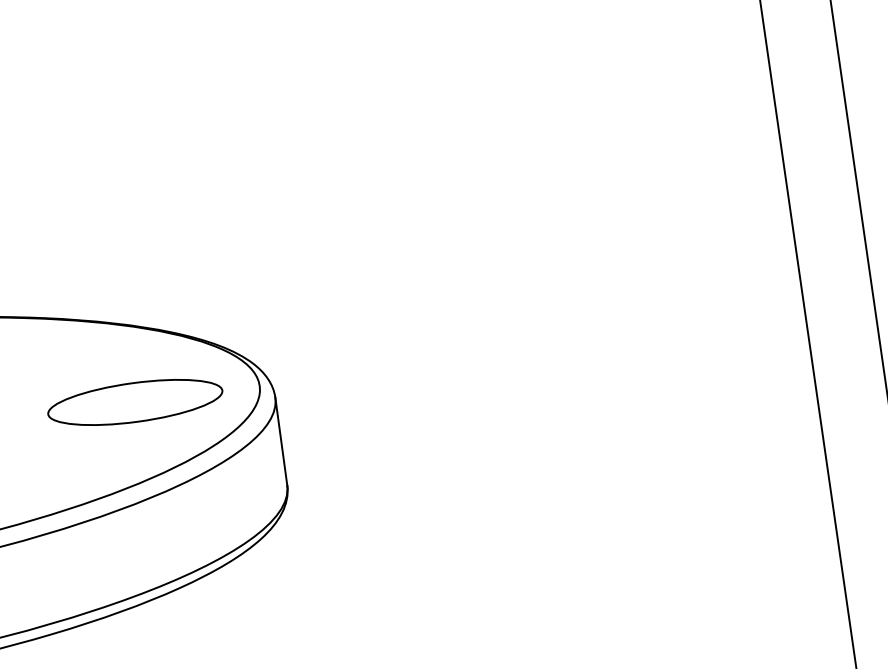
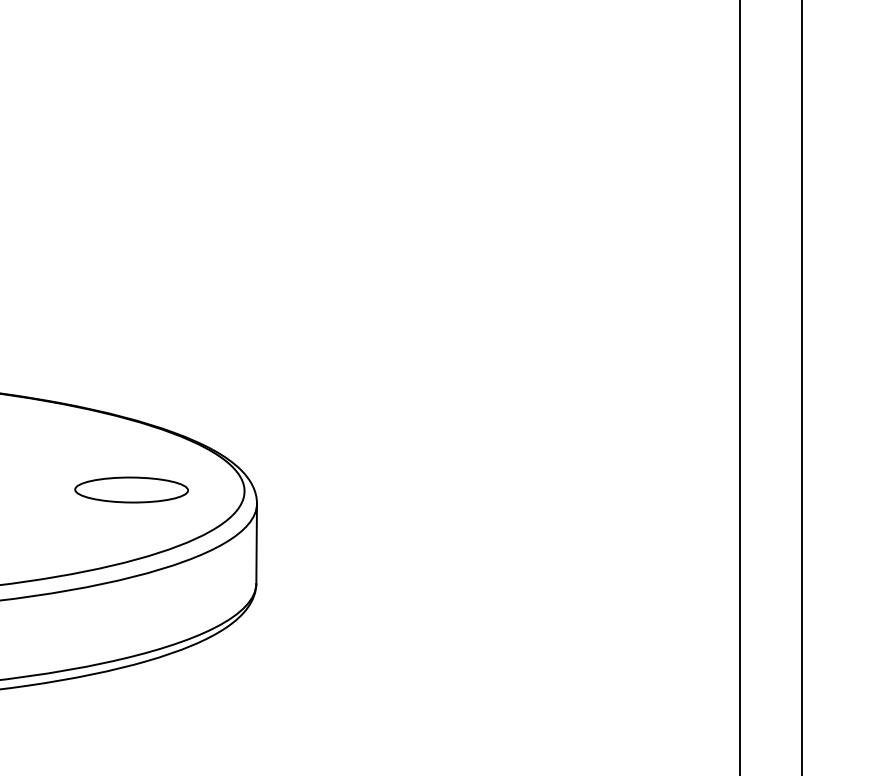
part: (135, 401) -> (131, 489), size x0.71

